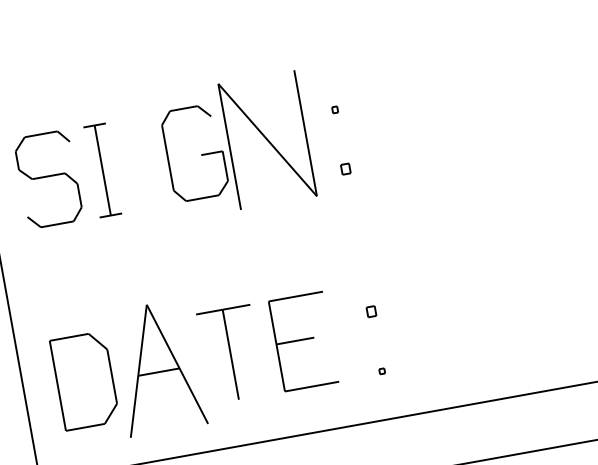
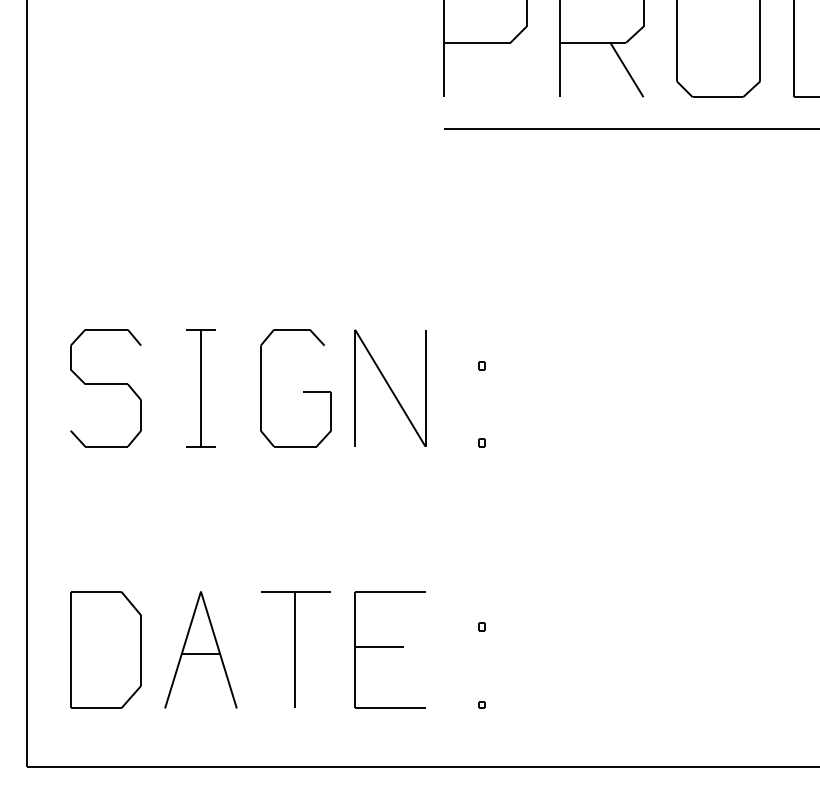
part: (267, 139) -> (390, 387), size x0.71
part: (345, 169) -> (481, 442), size x0.62
part: (102, 170) -> (200, 388), moved
part: (370, 310) -> (481, 626), size x0.62
part: (157, 367) -> (200, 649), size x0.71

